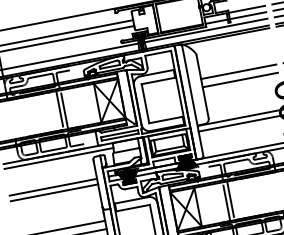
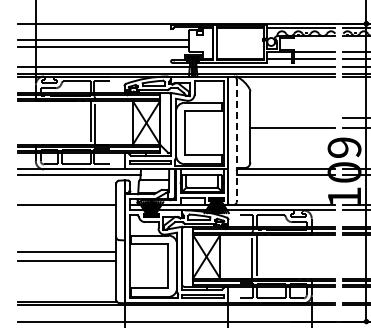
line: (238, 71) -> (292, 118), removed
line: (192, 101) -> (236, 141), solid -> dashed
line: (54, 193) -> (67, 211), removed

